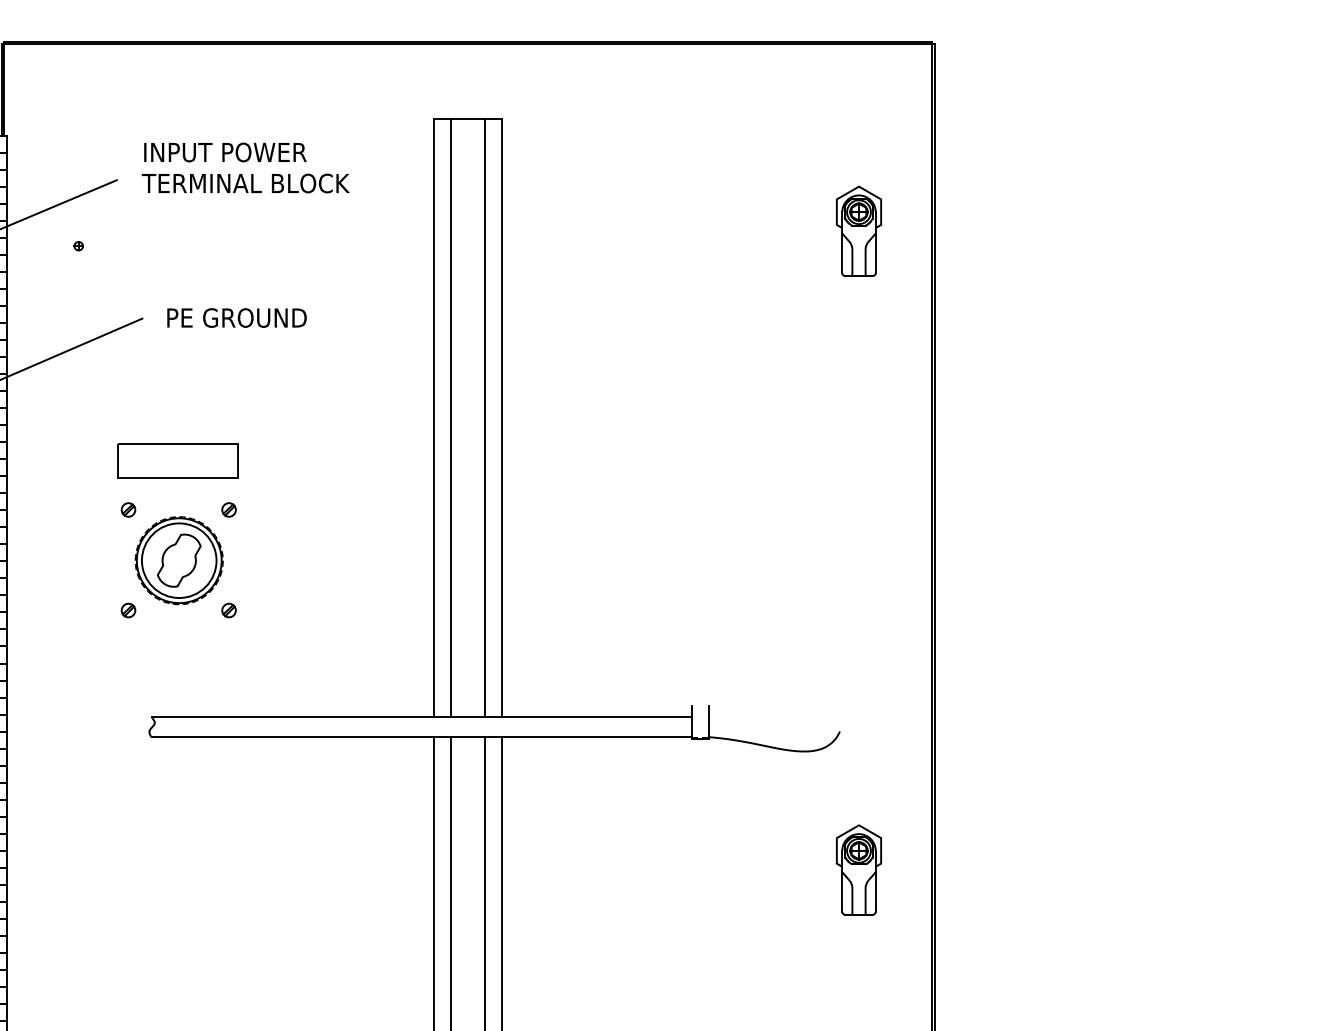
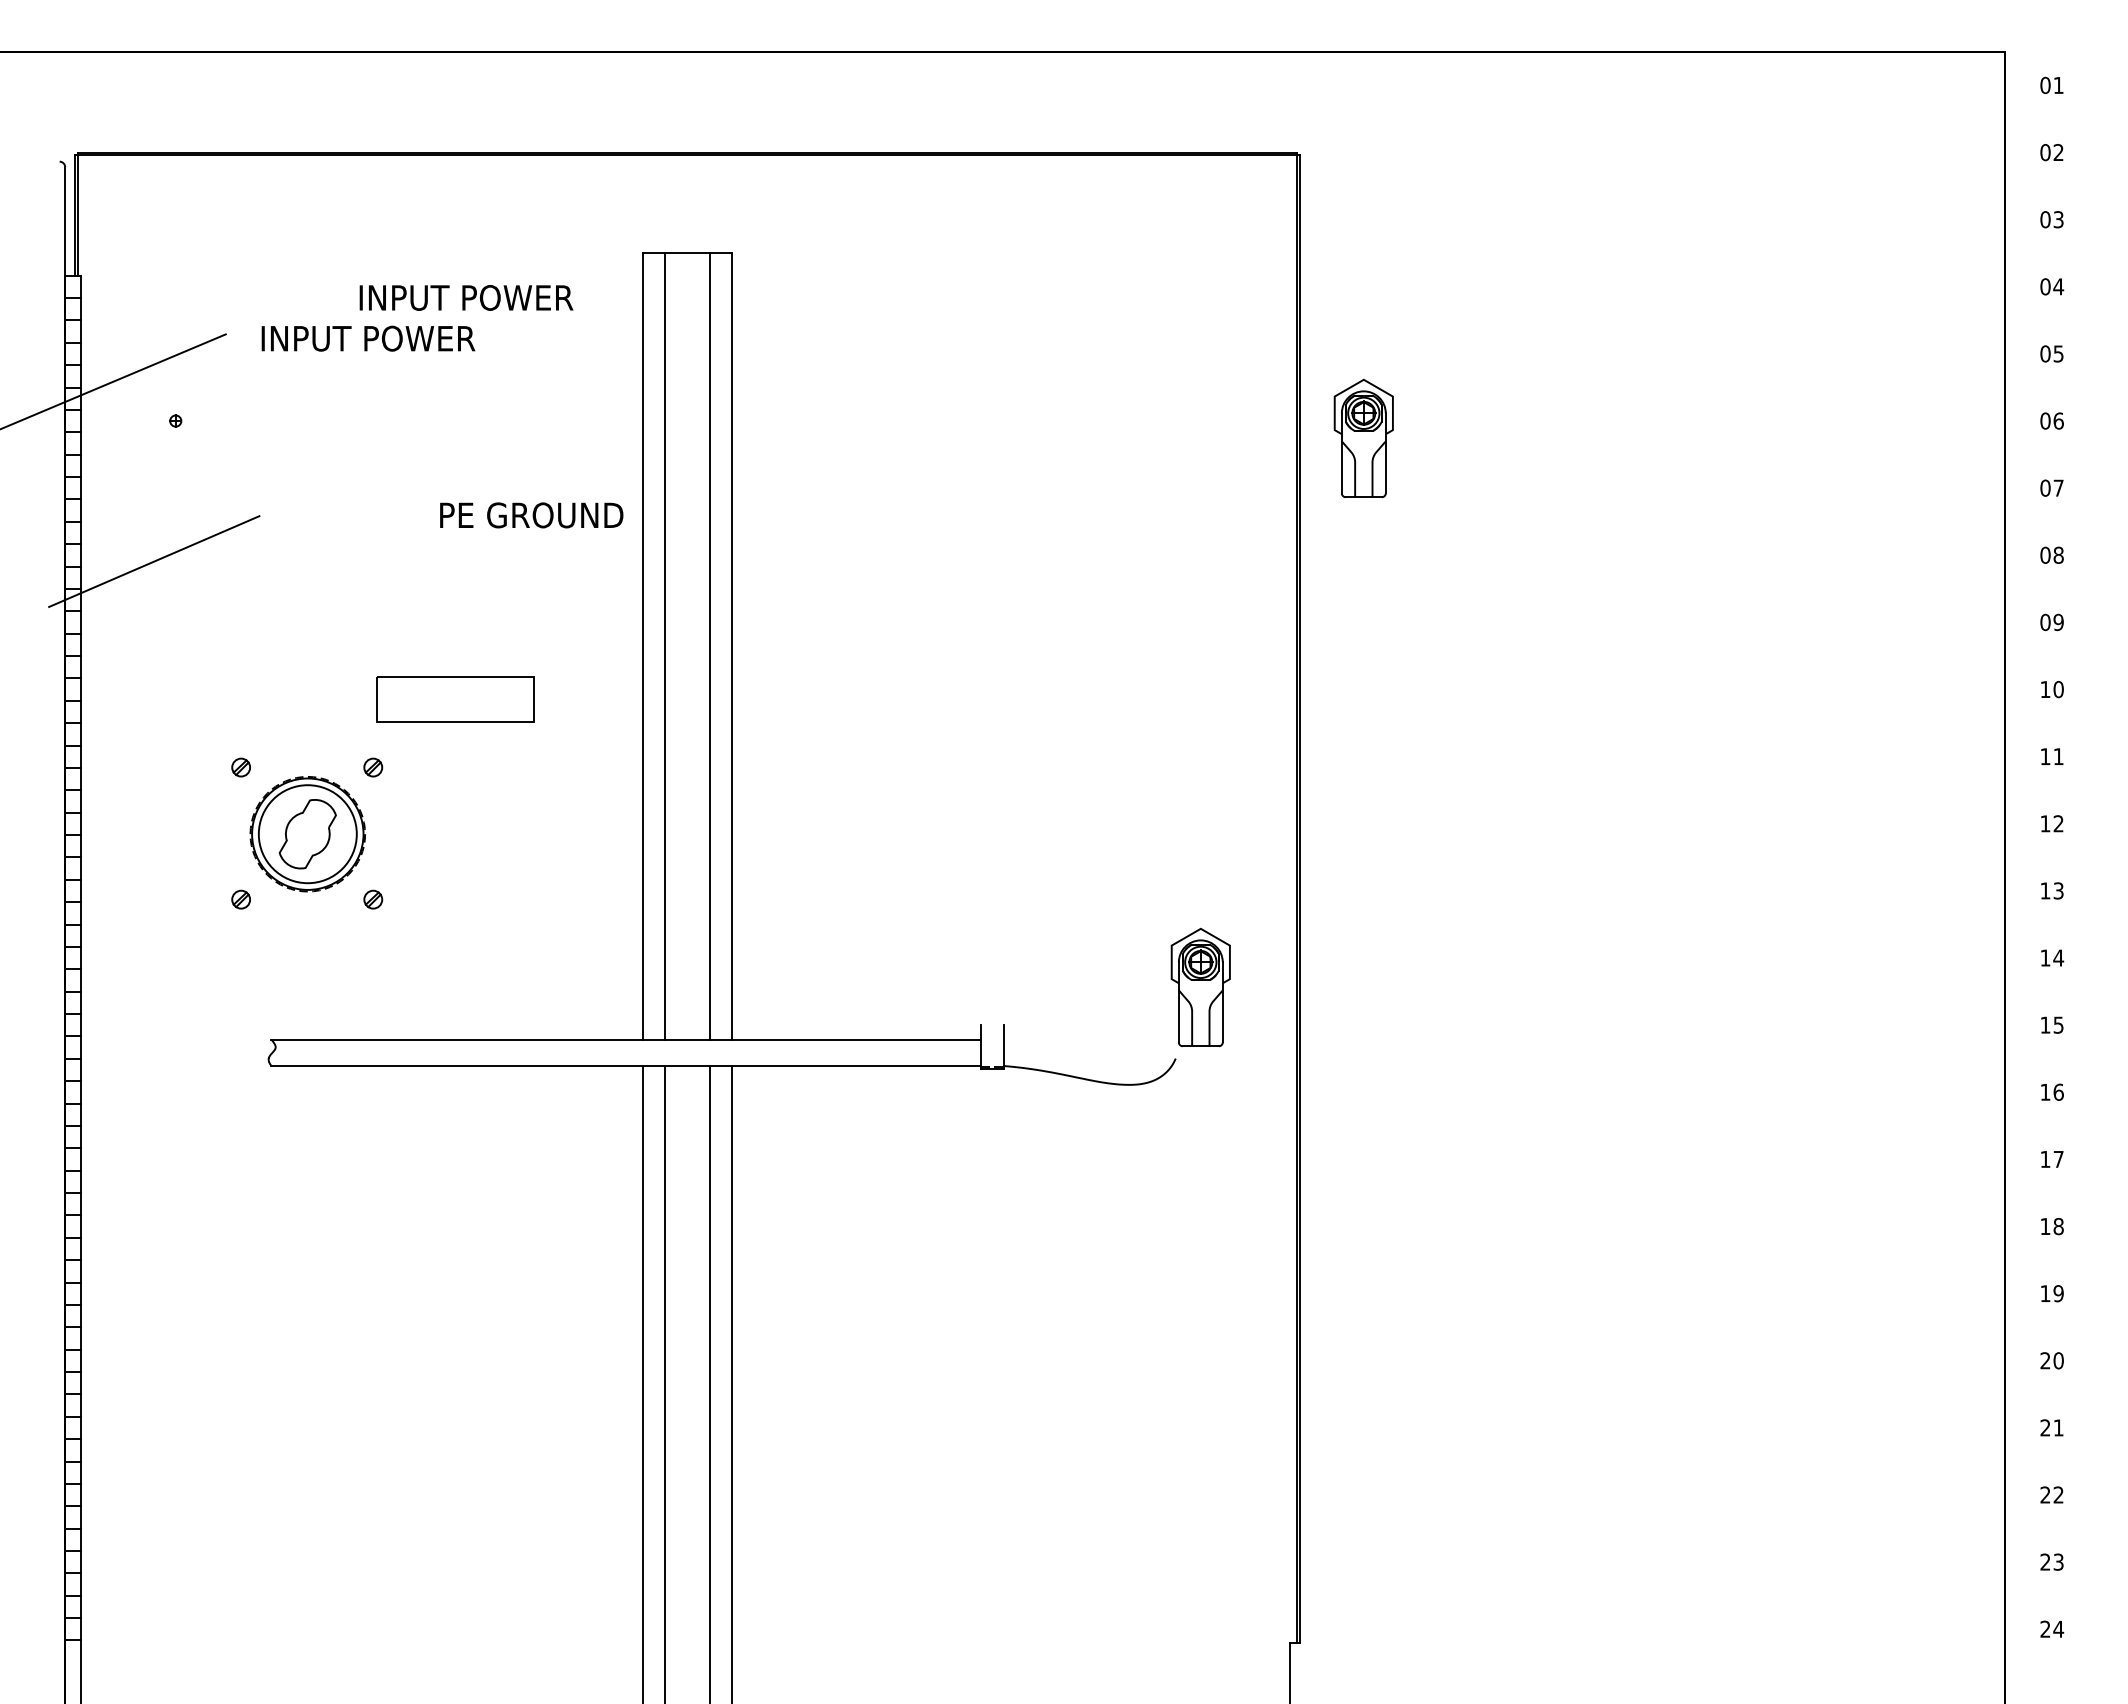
text: (225, 152) -> (466, 297), moved
text: (245, 183) -> (394, 338), TERMINAL BLOCK -> INPUT POWER
part: (858, 231) -> (1363, 438), moved
text: (236, 318) -> (531, 515), moved
part: (178, 460) -> (455, 699), moved
part: (858, 869) -> (1200, 987), moved

